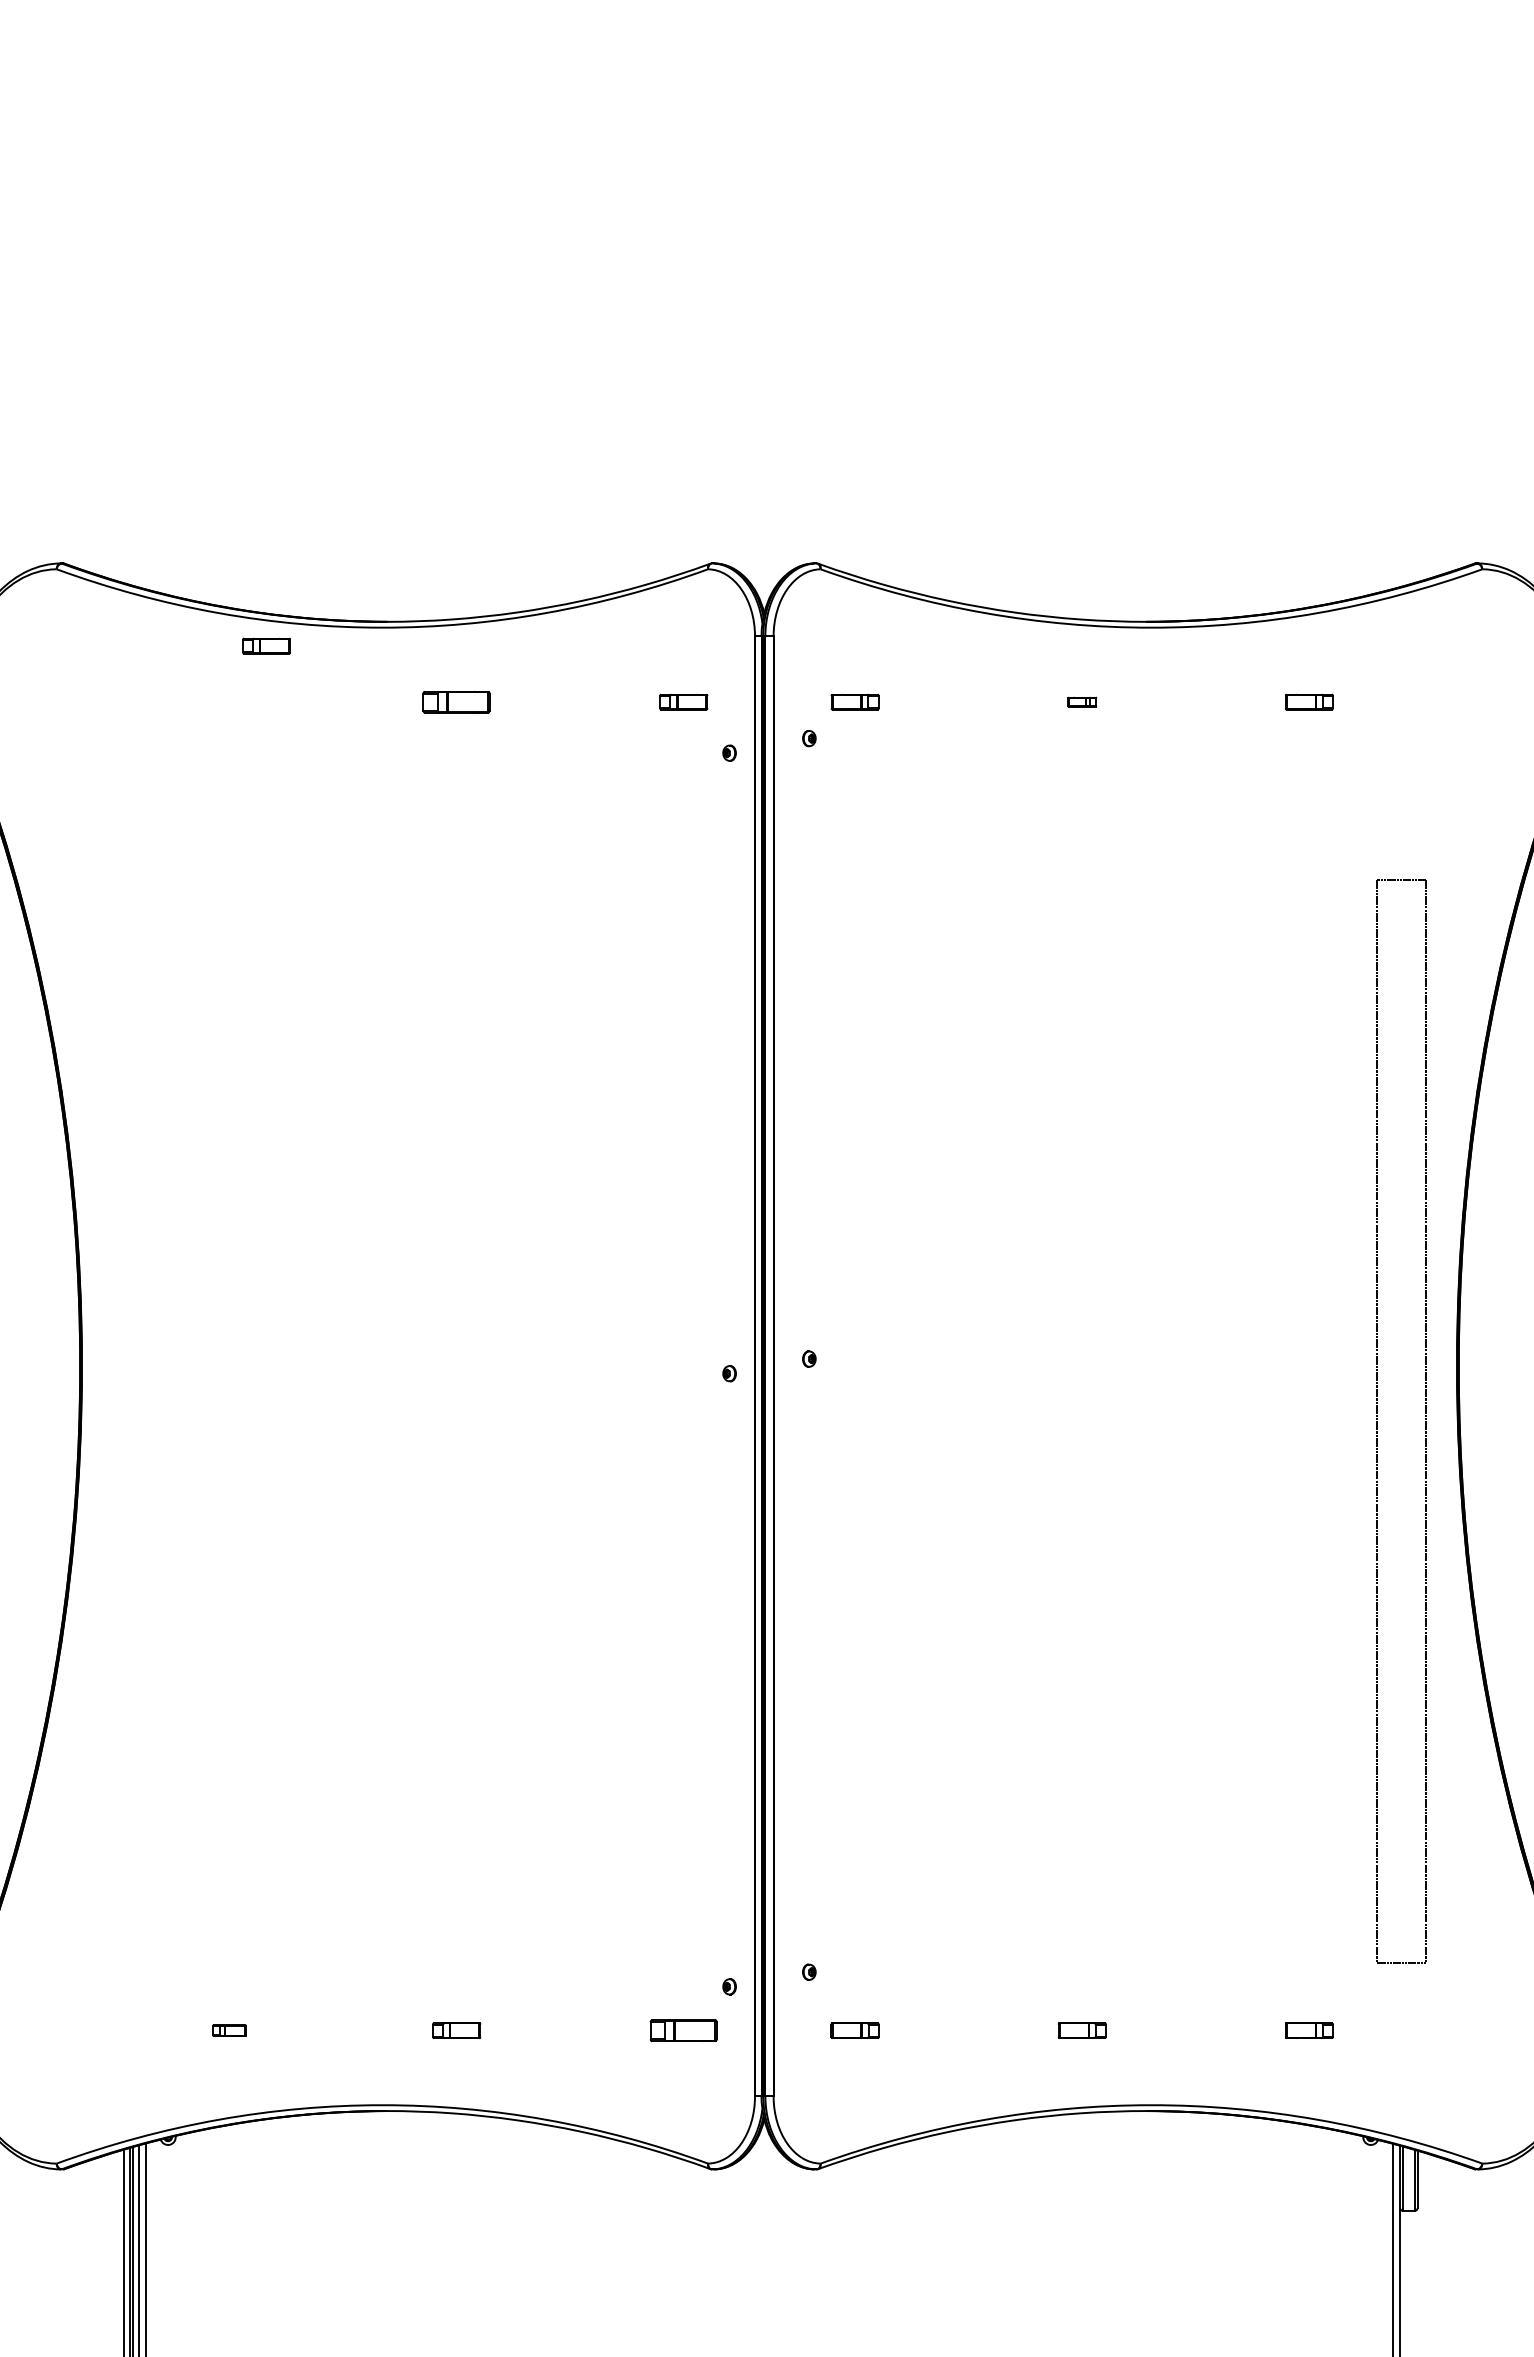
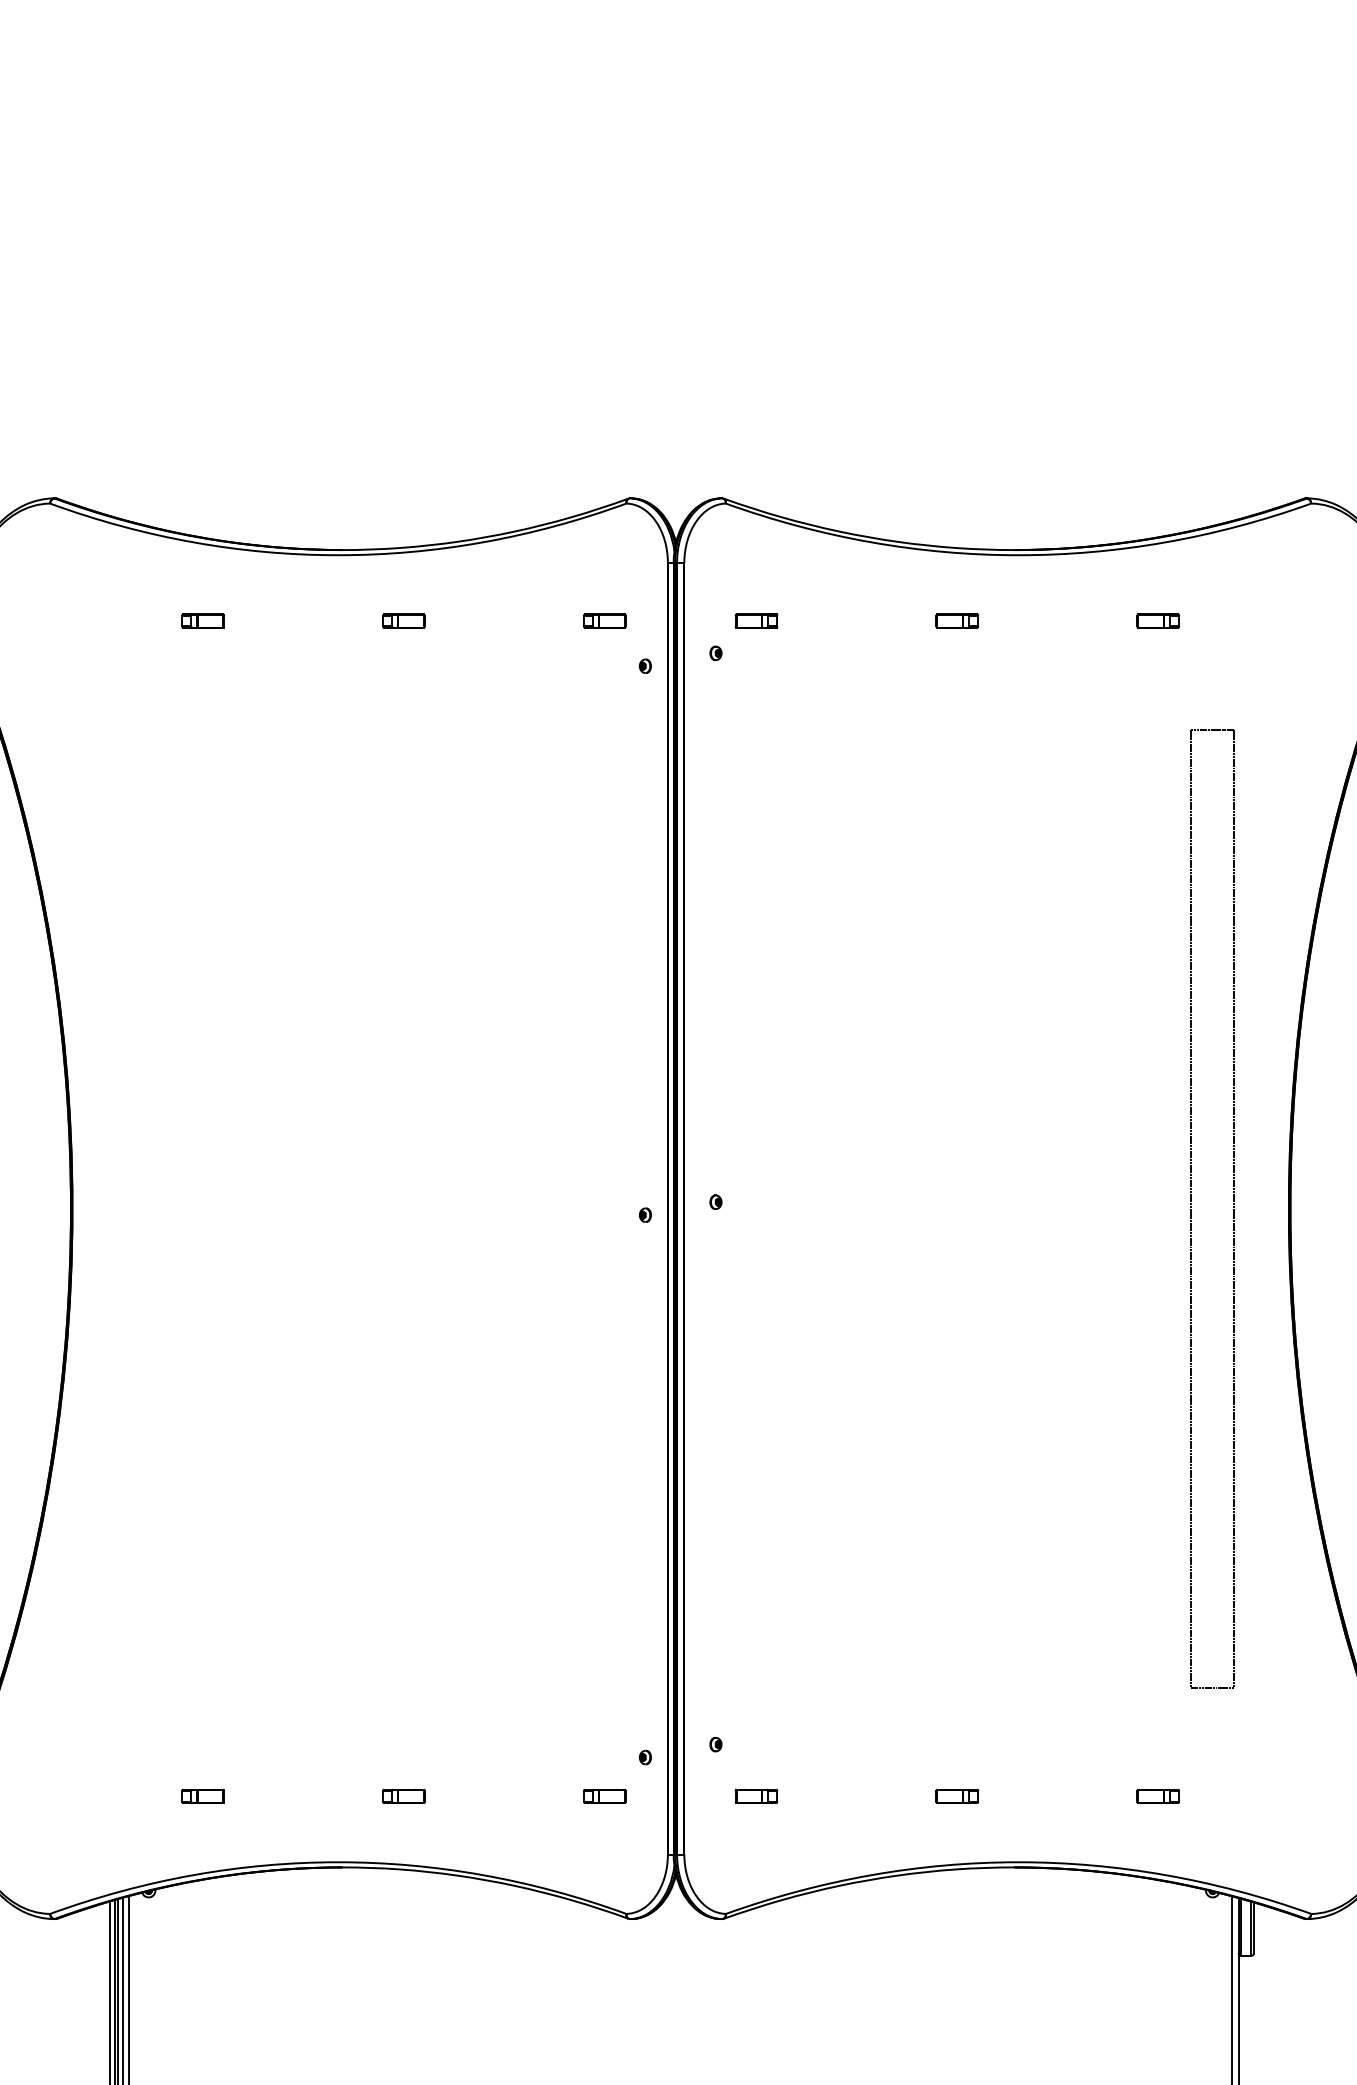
part: (266, 645) -> (203, 620), moved
part: (456, 701) -> (403, 620), size x0.71
part: (1081, 701) -> (956, 620), size x1.67
part: (1377, 1421) -> (1191, 1208), moved
part: (229, 2030) -> (203, 1796), size x1.43
part: (683, 2030) -> (604, 1796), size x0.71

